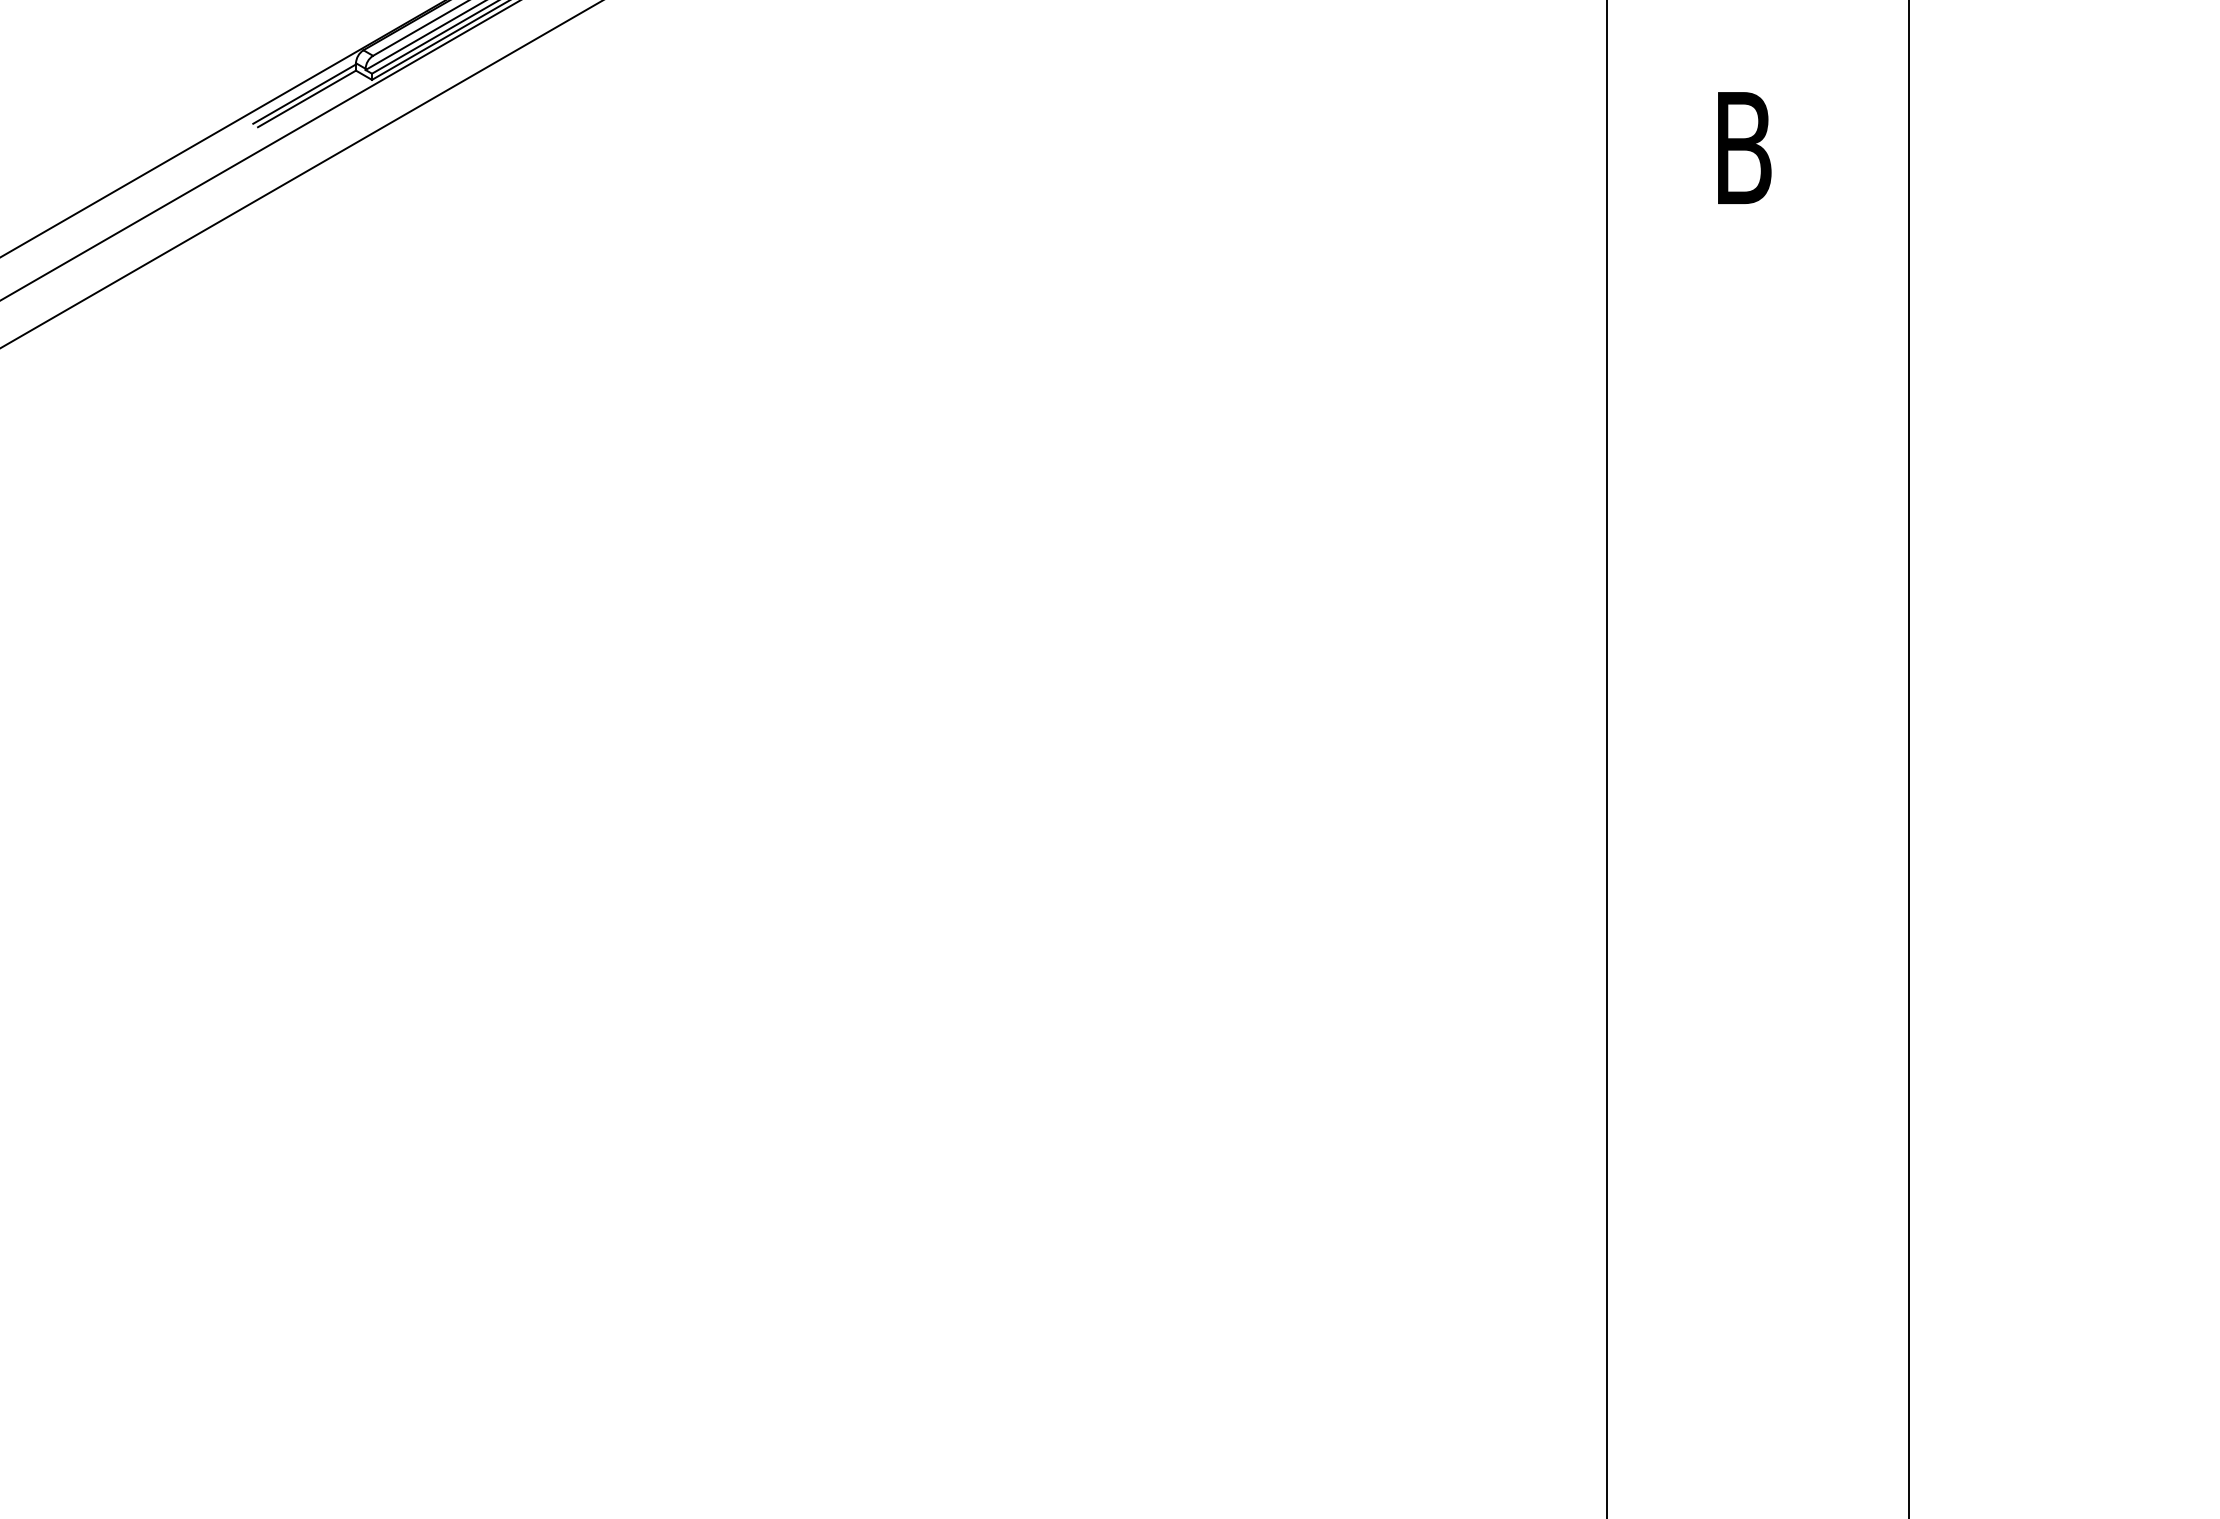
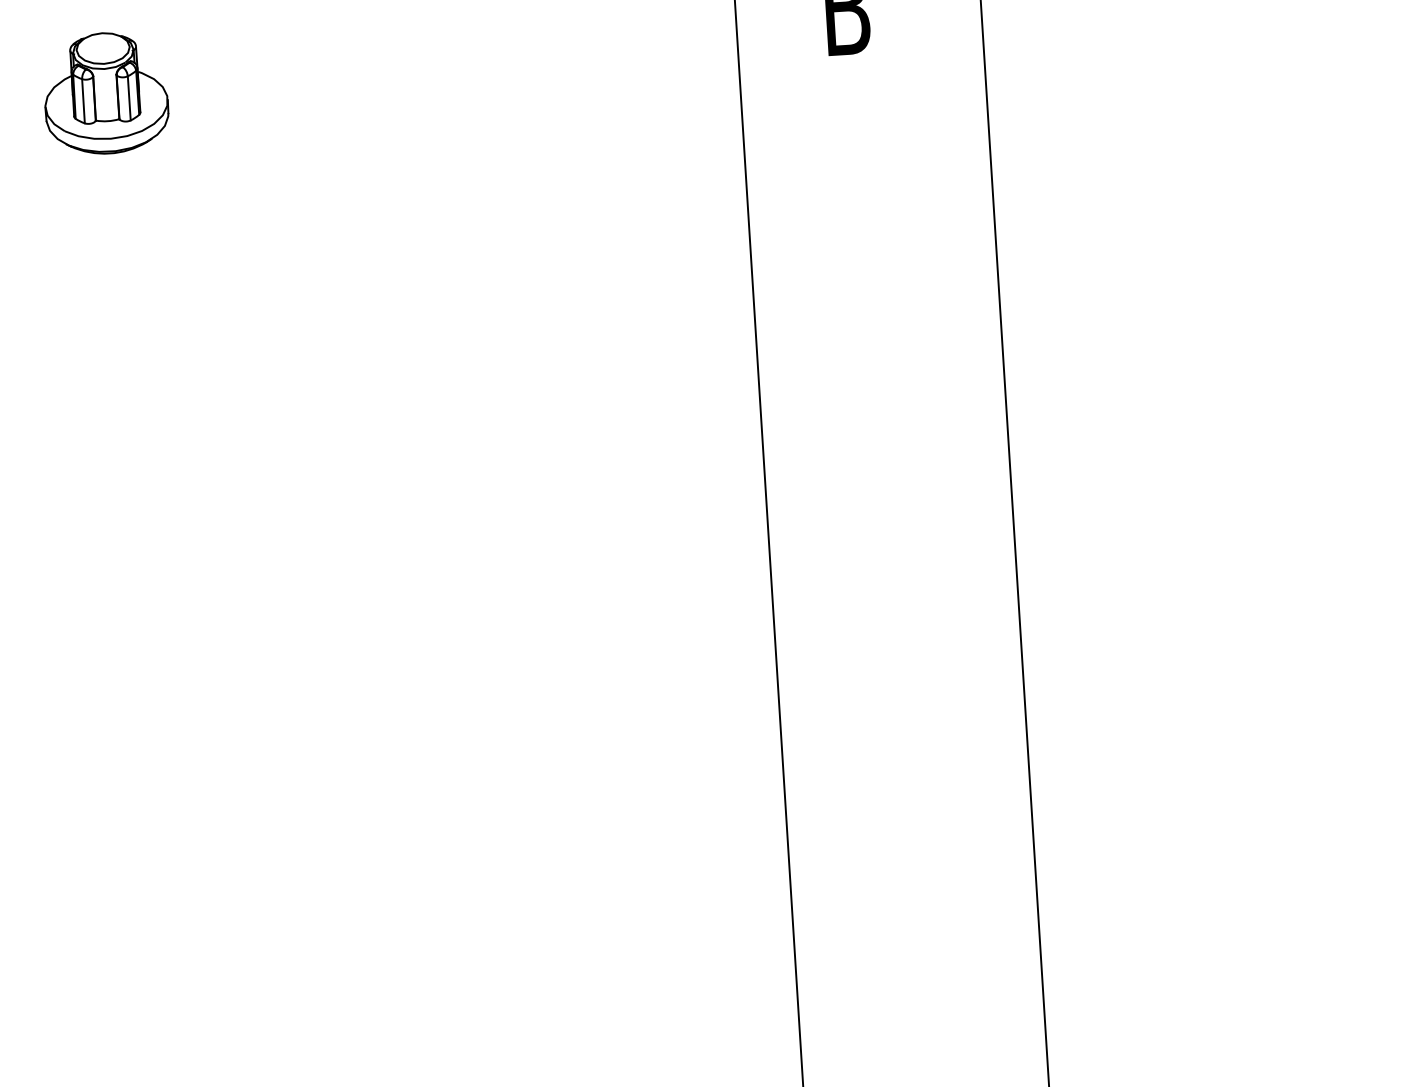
part: (825, 193) -> (105, 93), added

